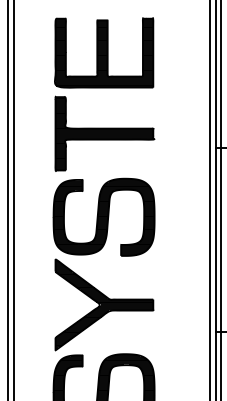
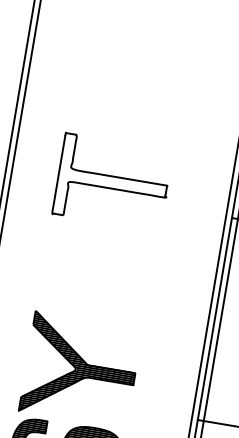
part: (104, 52) -> (127, 93), removed
hatch: (104, 132) -> (112, 180), removed
part: (103, 216) -> (96, 272), removed

